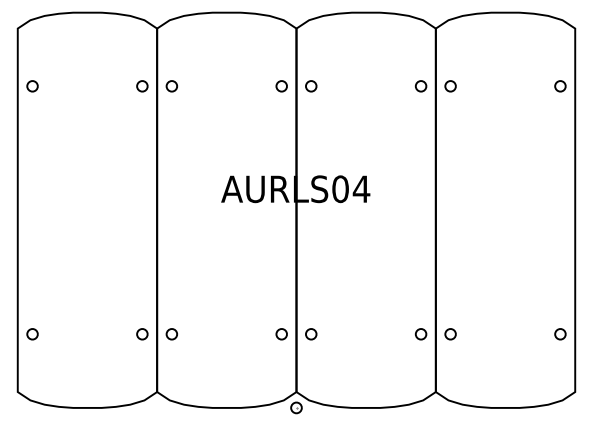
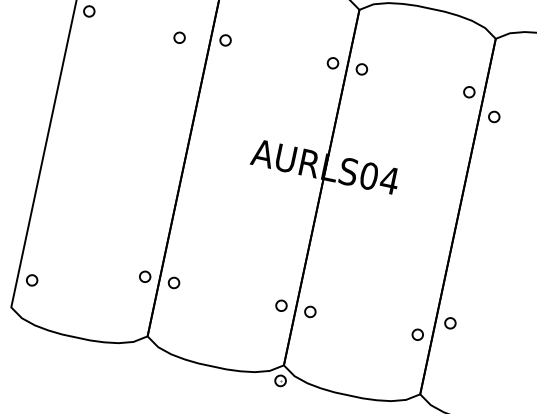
circle: (142, 86) -> (179, 38), moved
circle: (450, 86) -> (494, 117), moved
circle: (32, 334) -> (32, 280), moved
circle: (450, 334) -> (450, 323), moved

